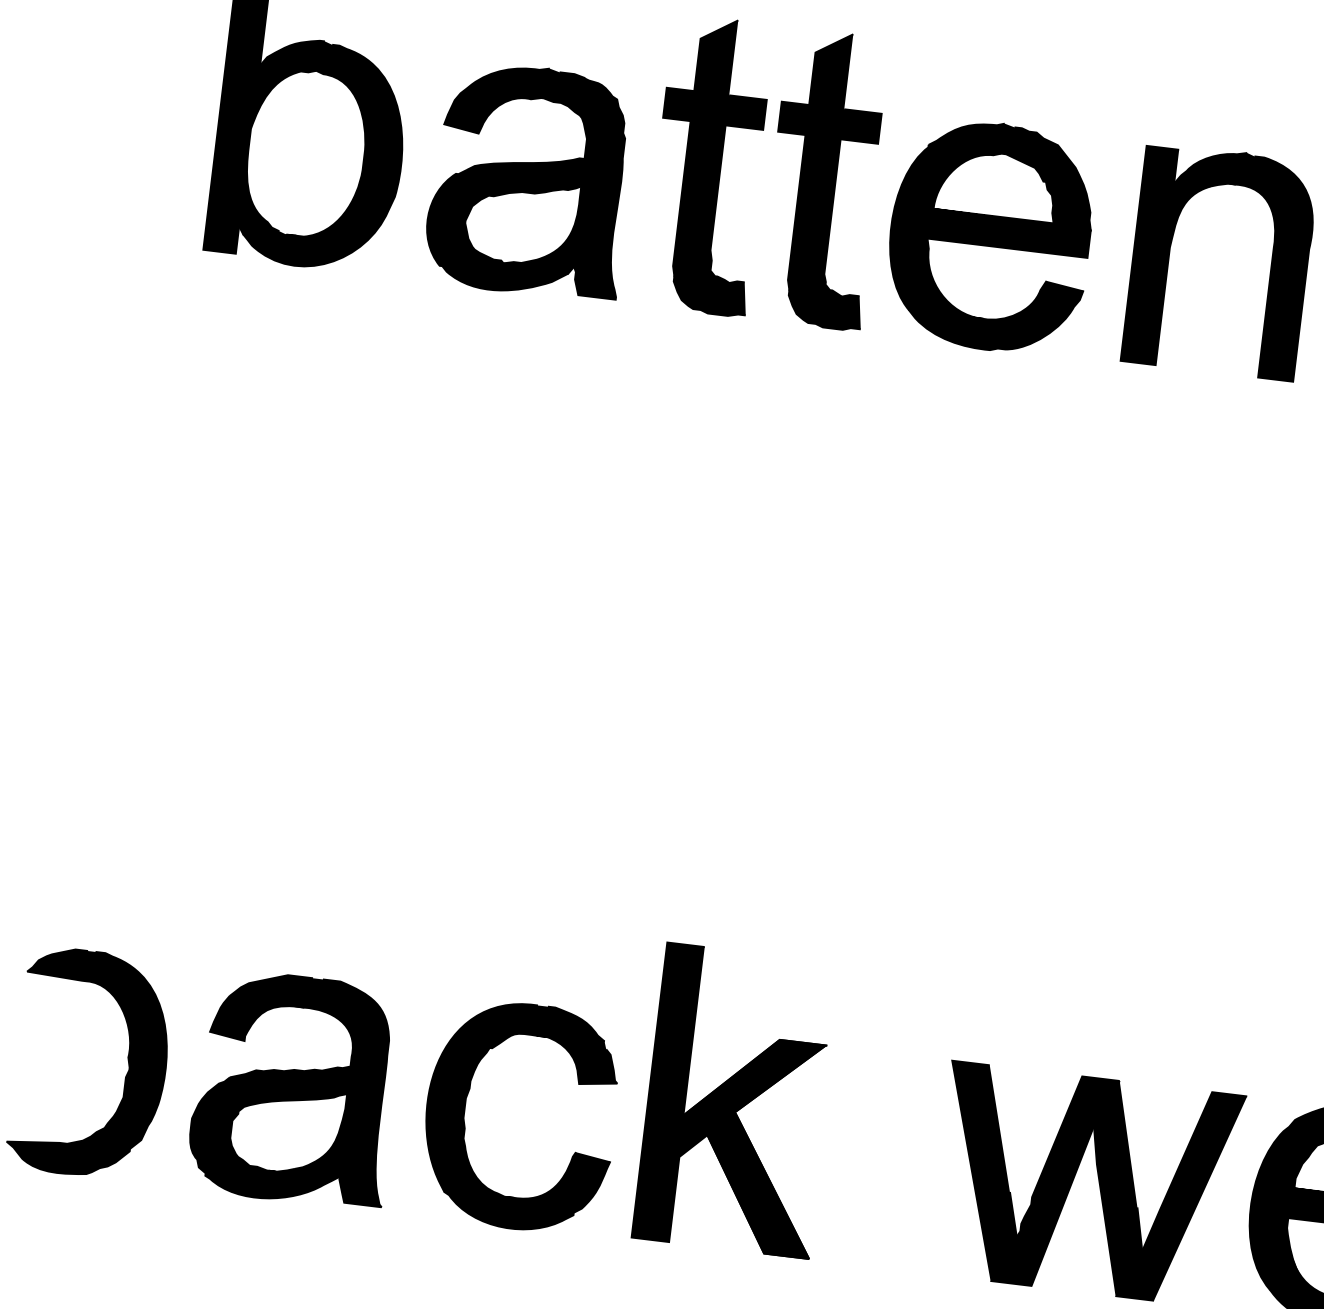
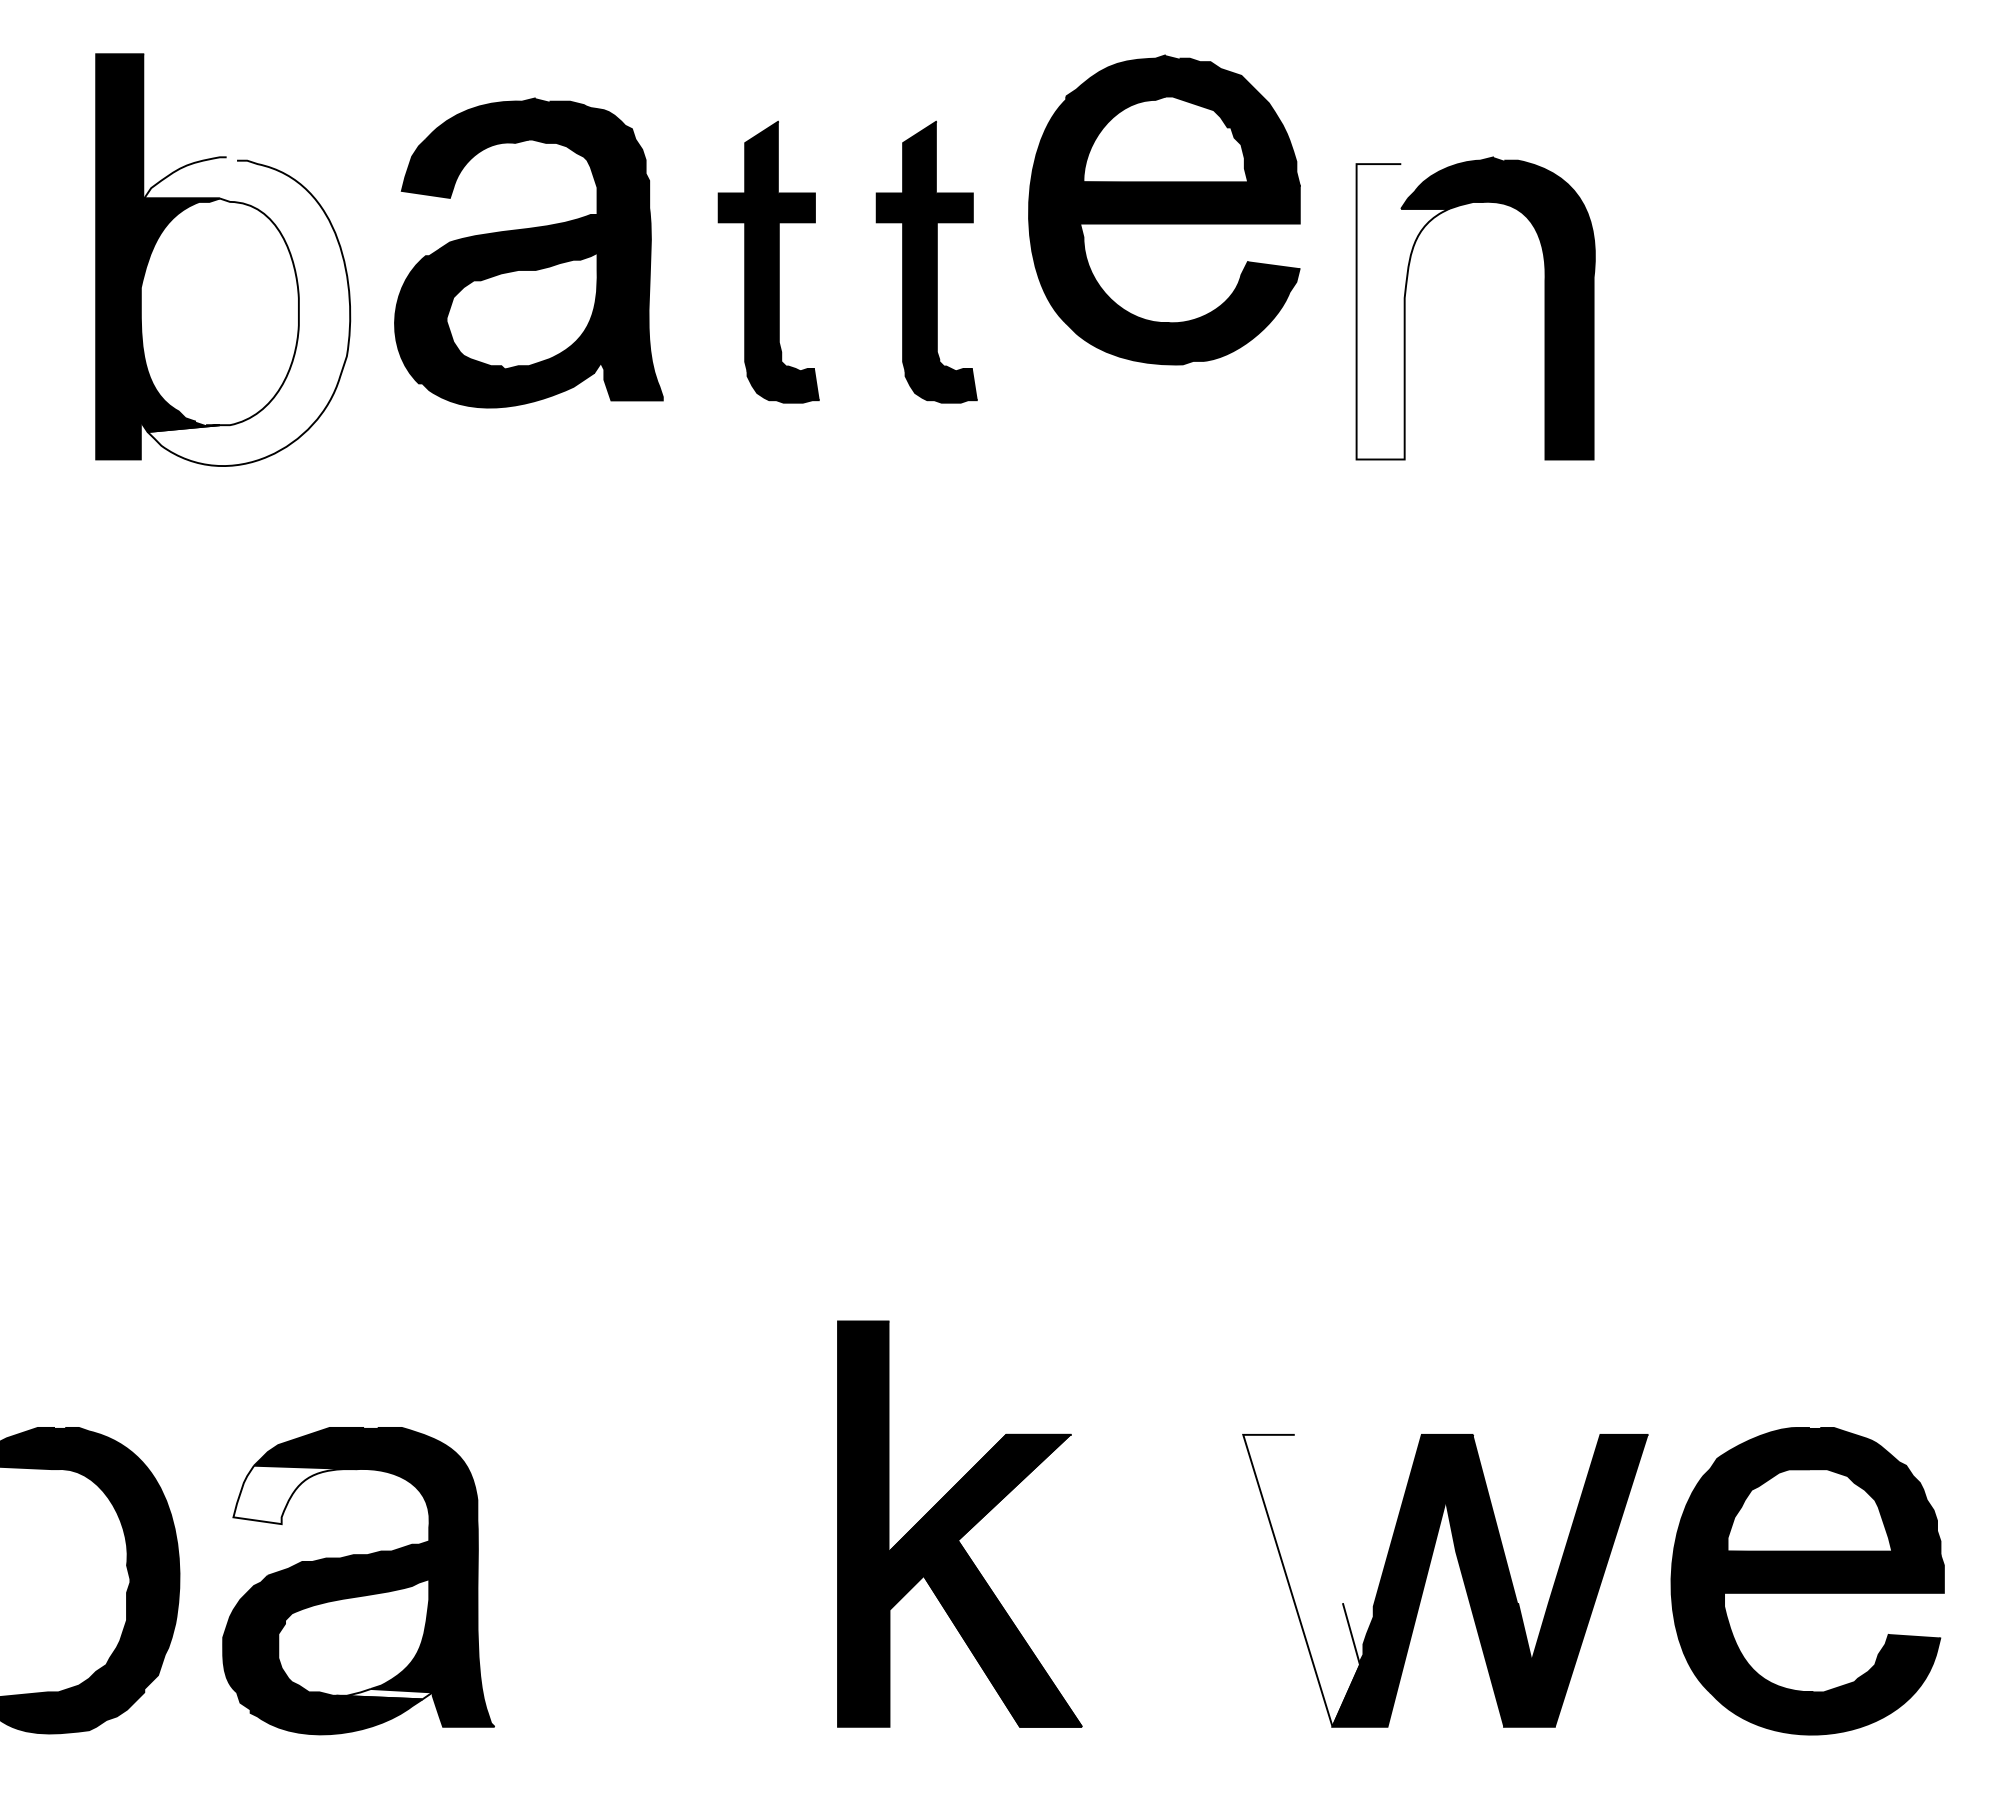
fill: (326, 155) -> (247, 311), removed
part: (710, 164) -> (768, 261), size x0.7
part: (825, 178) -> (926, 261), size x0.7
part: (531, 180) -> (528, 252), moved
part: (990, 235) -> (1164, 209), moved
fill: (1167, 257) -> (1402, 311), removed
fill: (257, 1020) -> (295, 1494), removed
part: (464, 1122) -> (593, 1598), removed
fill: (981, 1171) -> (1301, 1580), removed
fill: (304, 1173) -> (384, 1693), removed

